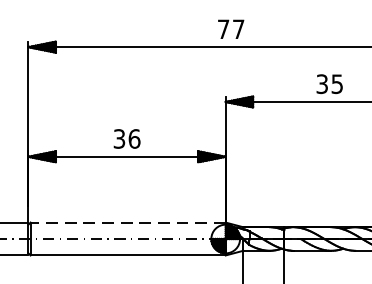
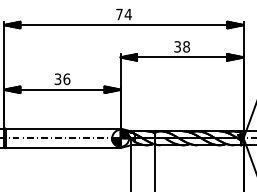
text: (237, 29) -> (127, 14), 77 -> 74
text: (337, 83) -> (186, 46), 35 -> 38
line: (128, 222) -> (63, 128), dashed -> solid

